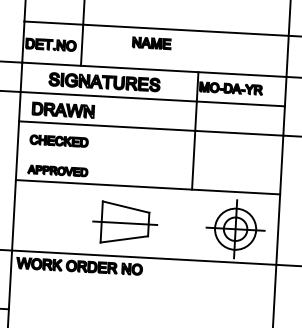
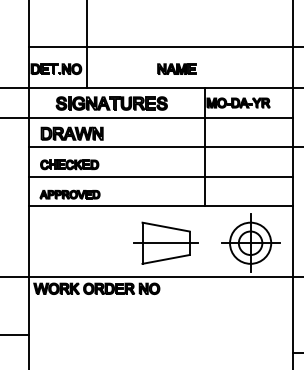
part: (151, 42) -> (176, 68), moved
line: (149, 157) -> (160, 176), added
part: (124, 222) -> (165, 242), moved

